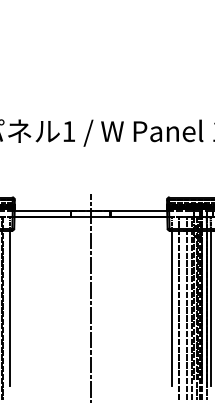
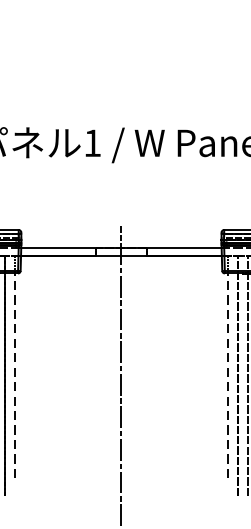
line: (10, 308) -> (15, 375), solid -> dashed
line: (171, 308) -> (227, 375), solid -> dashed

